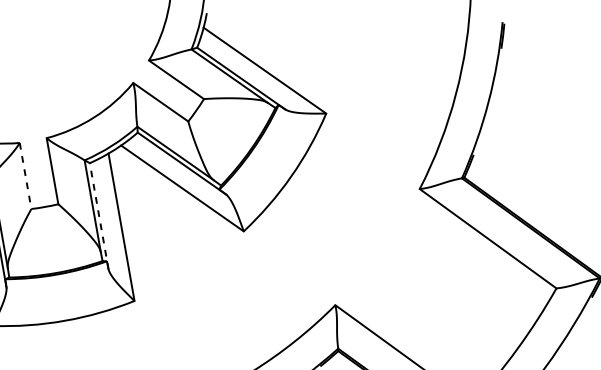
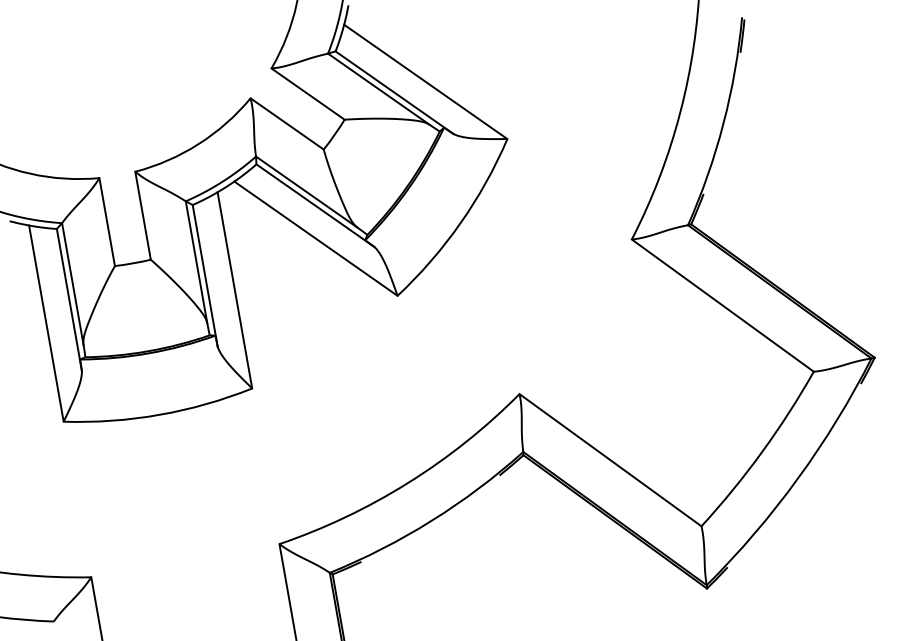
line: (25, 176) -> (107, 222), dashed -> solid
line: (99, 216) -> (205, 275), dashed -> solid

